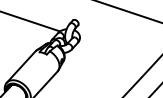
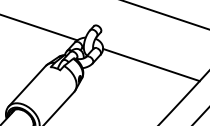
line: (116, 50) -> (150, 64), added

